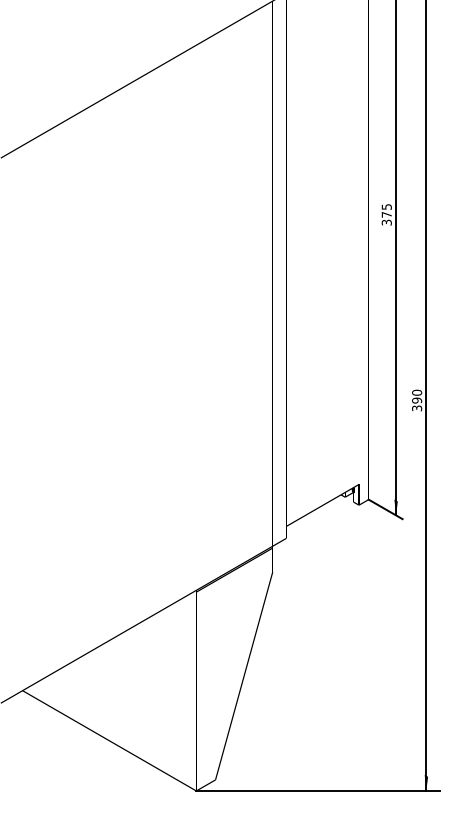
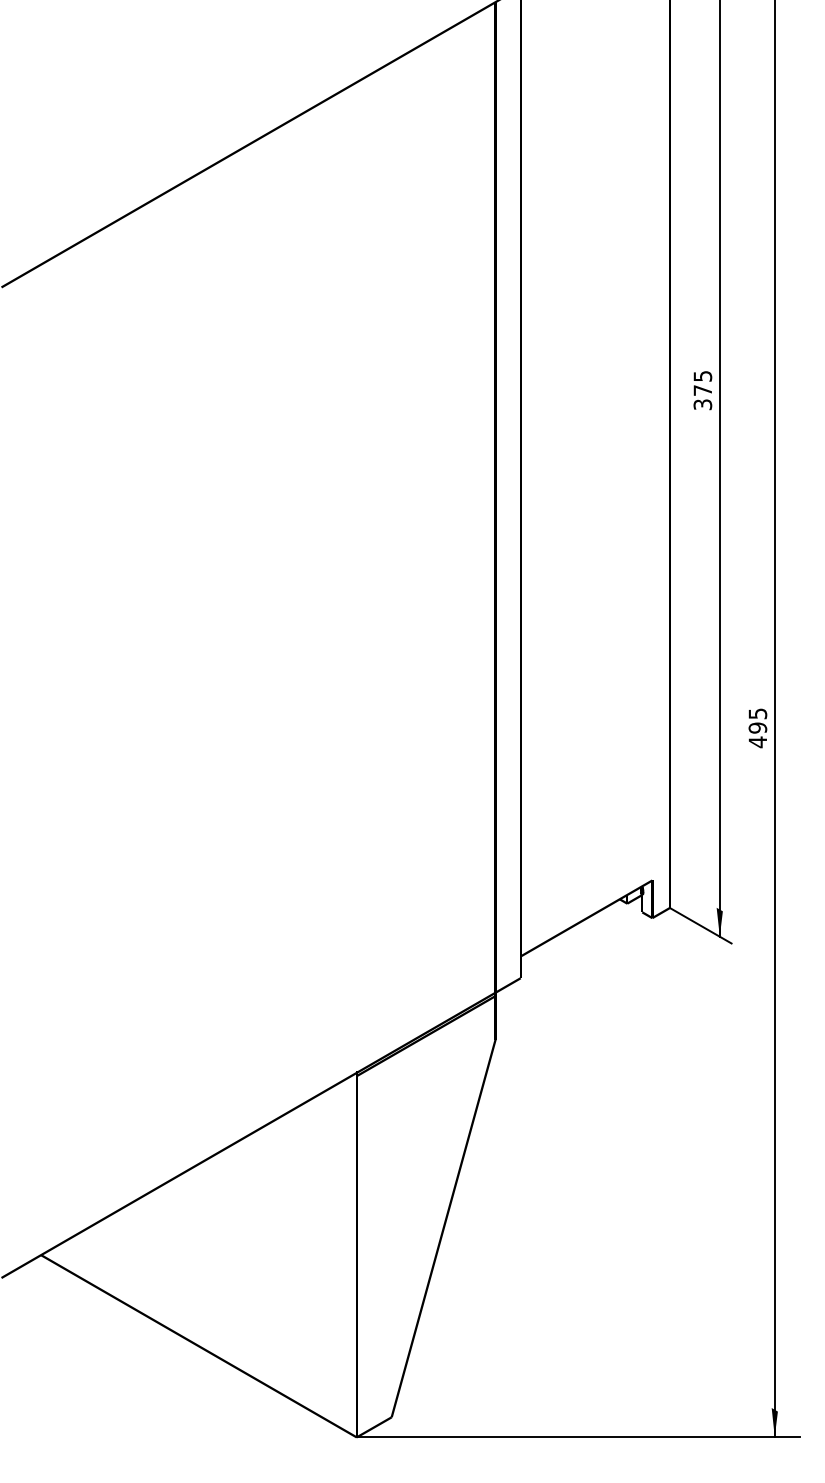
text: (417, 400) -> (758, 727), 390 -> 495

